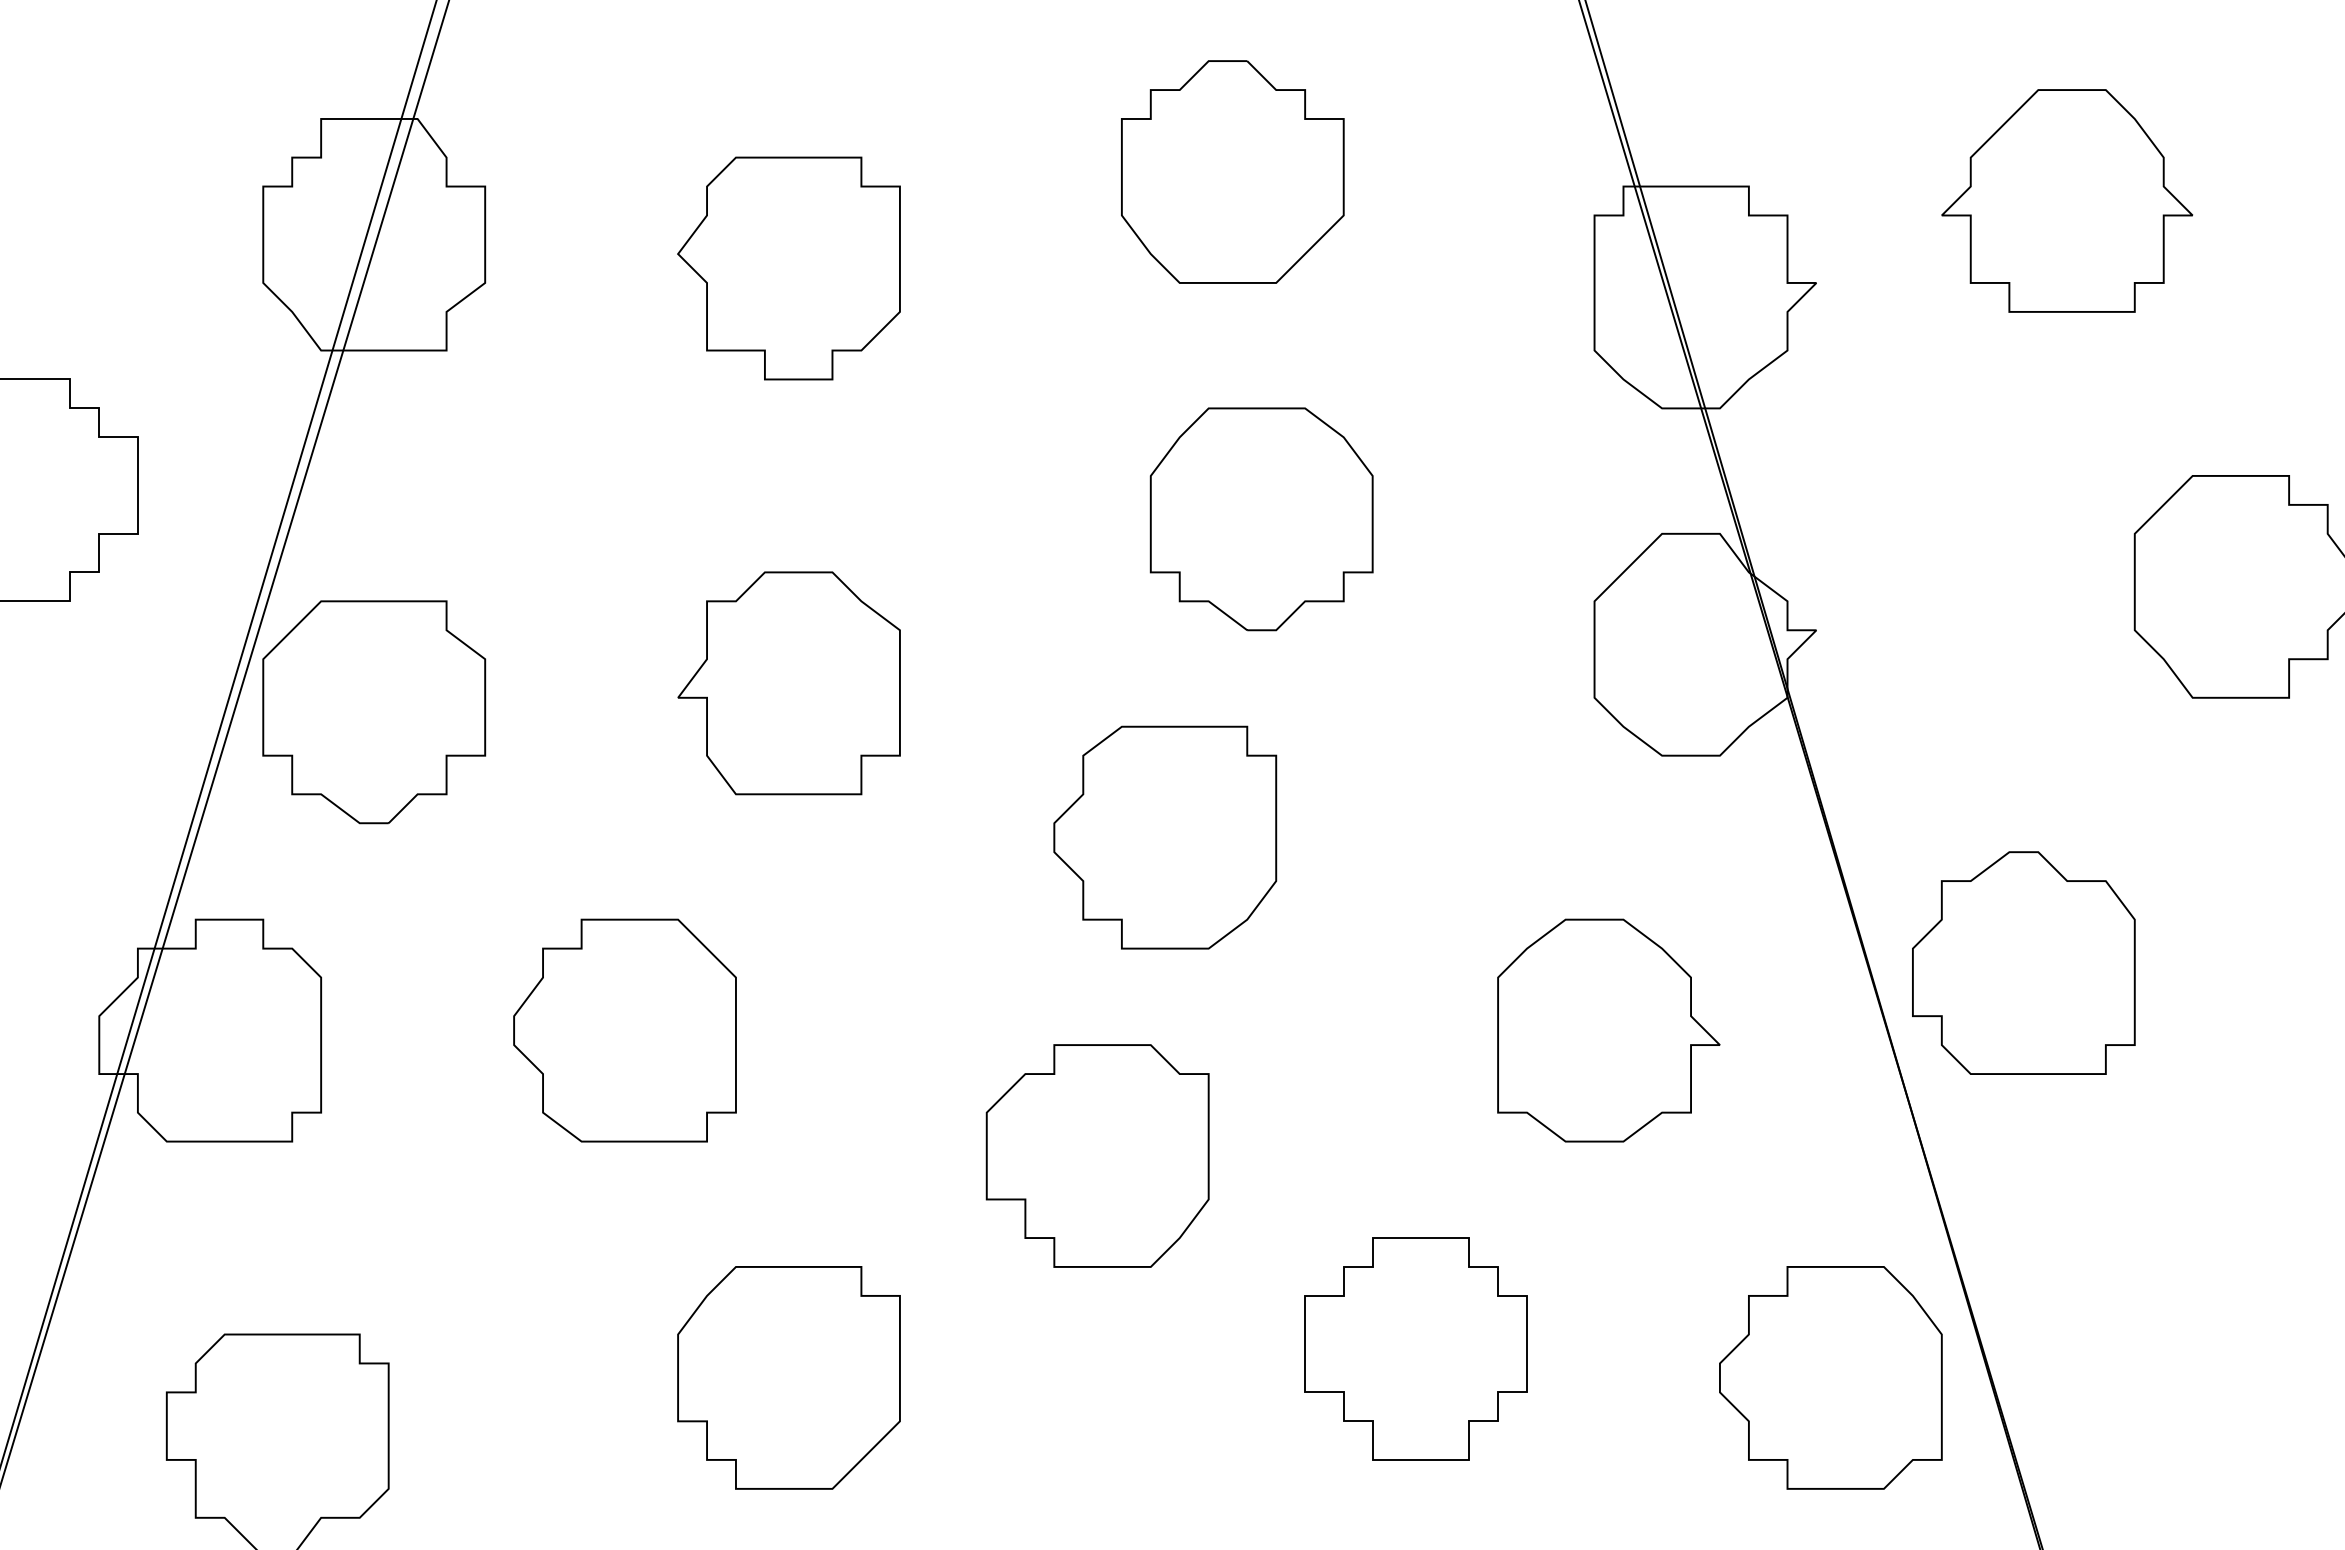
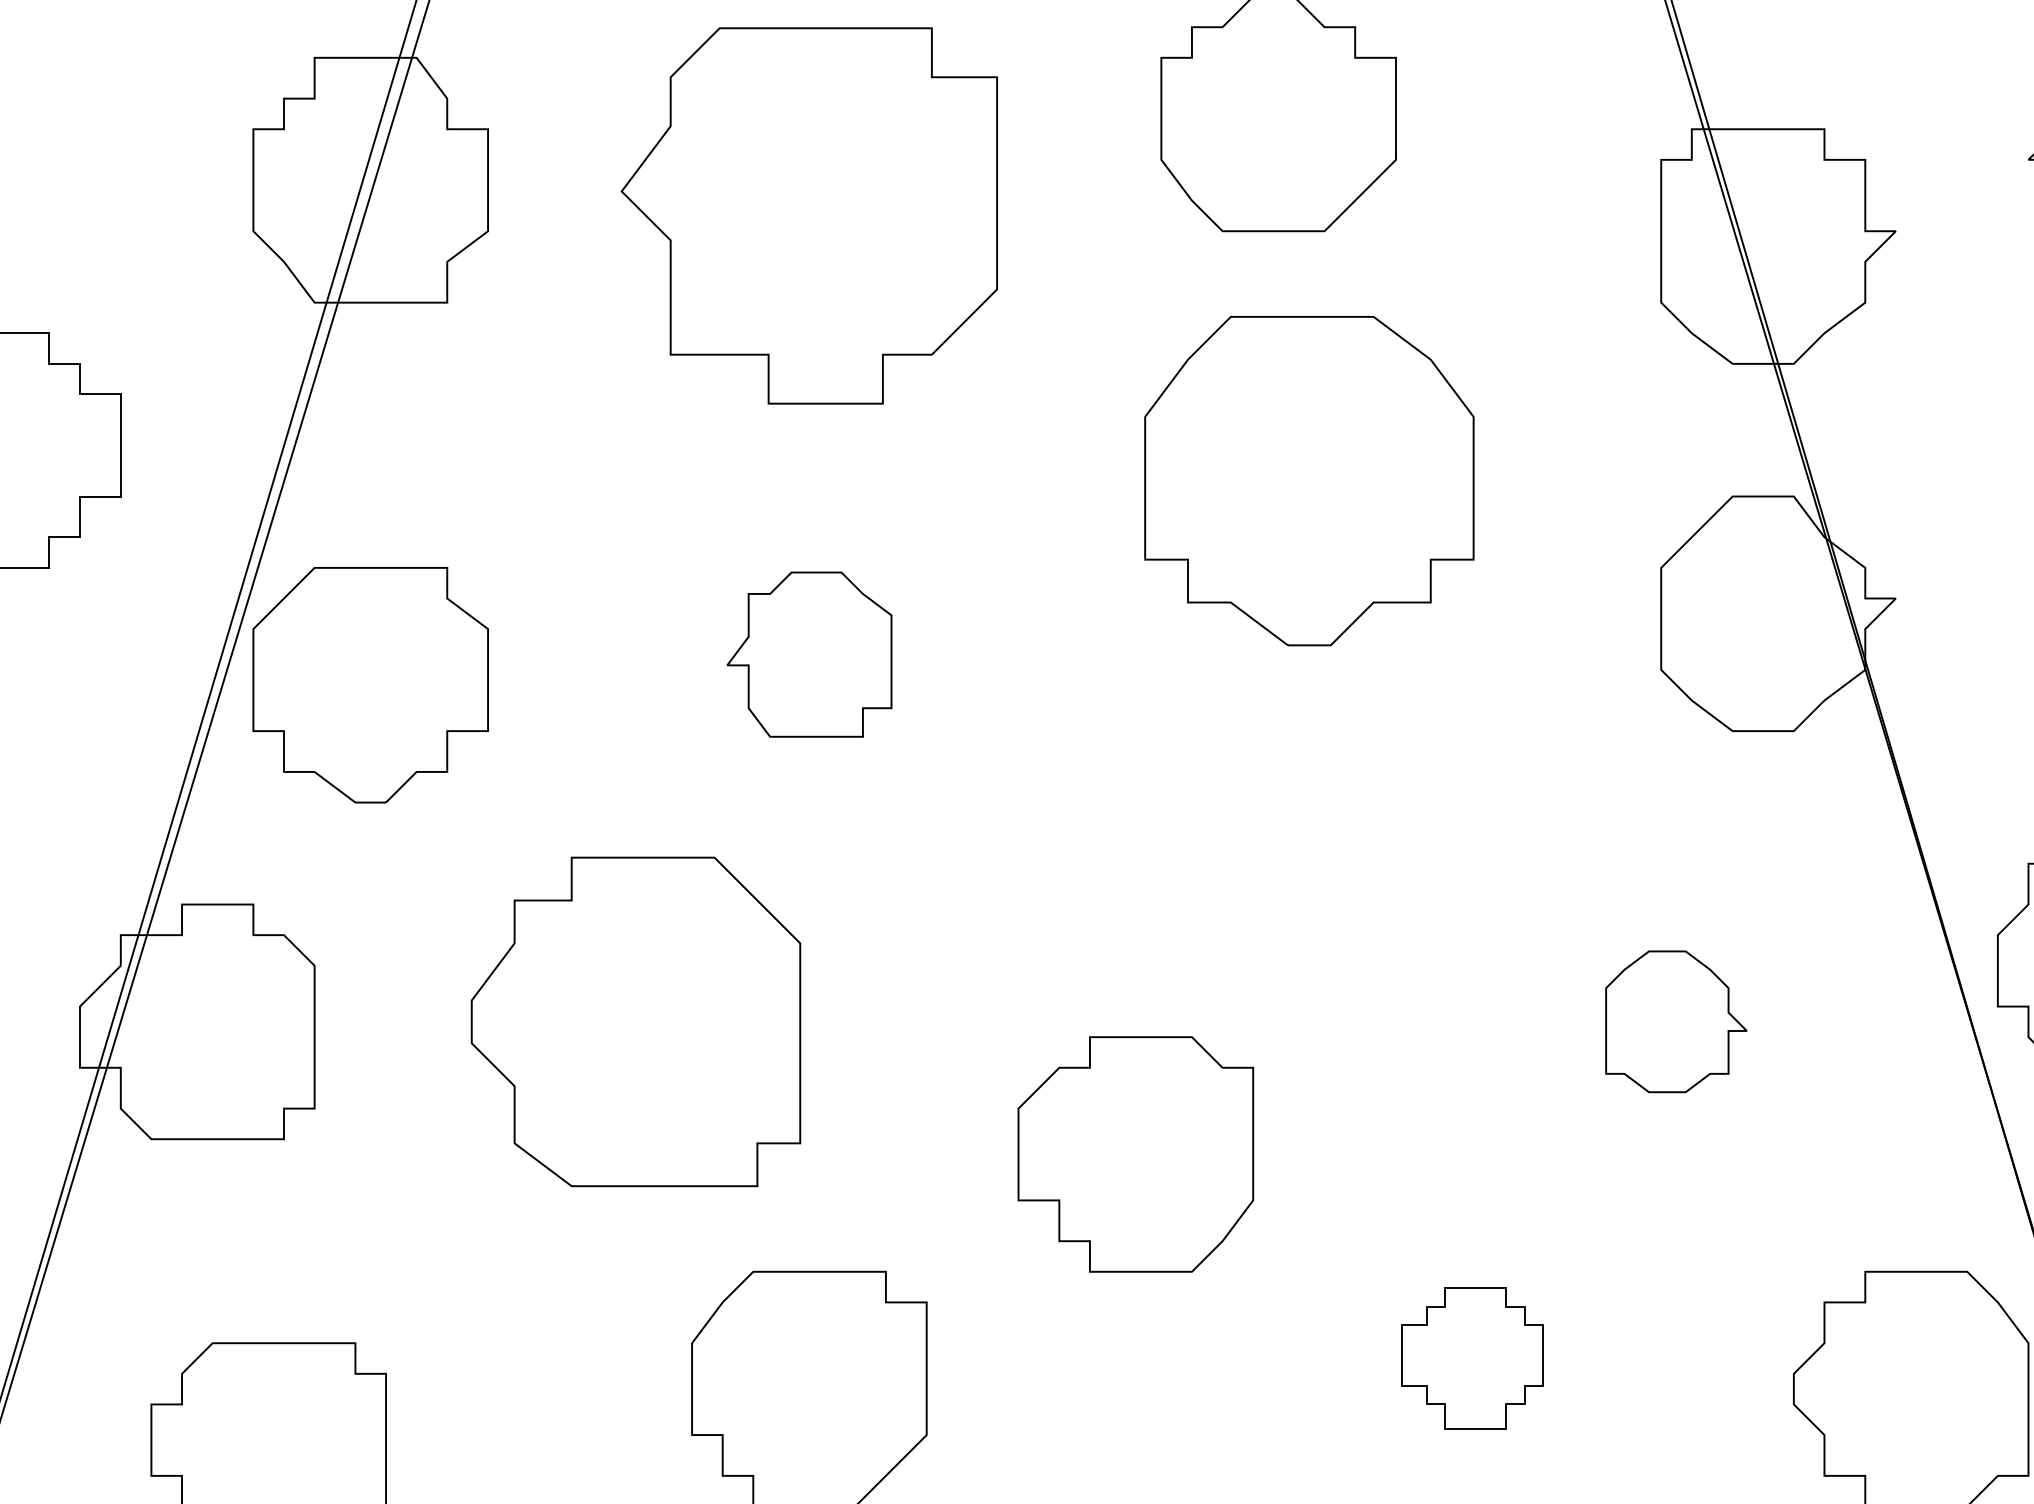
part: (788, 268) -> (808, 215), size x1.6
part: (1261, 519) -> (1309, 481), size x1.4
part: (788, 683) -> (808, 654), size x0.7
part: (1165, 837) -> (1207, 817), removed
part: (624, 1030) -> (635, 1021), size x1.4
part: (1608, 1030) -> (1675, 1021), size x0.6
part: (1415, 1348) -> (1471, 1358), size x0.6

